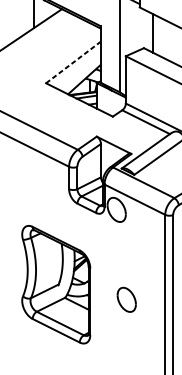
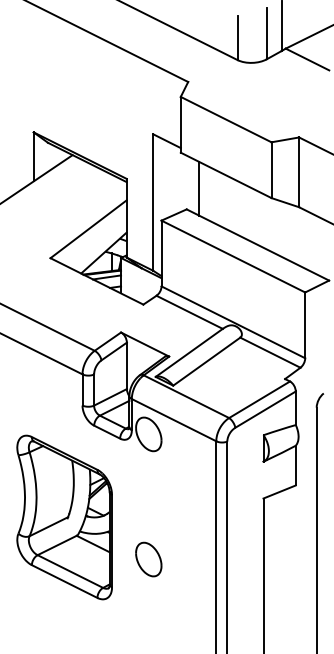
line: (73, 62) -> (88, 229), dashed -> solid
part: (56, 284) -> (64, 517), moved
part: (126, 299) -> (148, 559), moved

